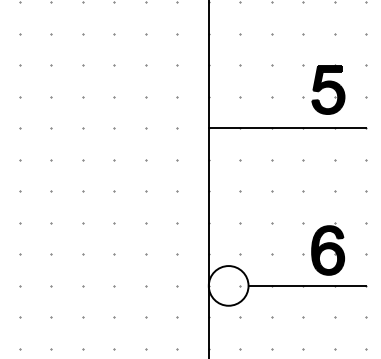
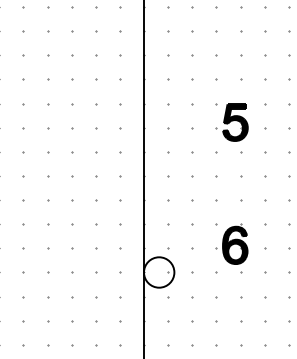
line: (286, 127) -> (203, 151), removed
line: (307, 285) -> (219, 272), removed

